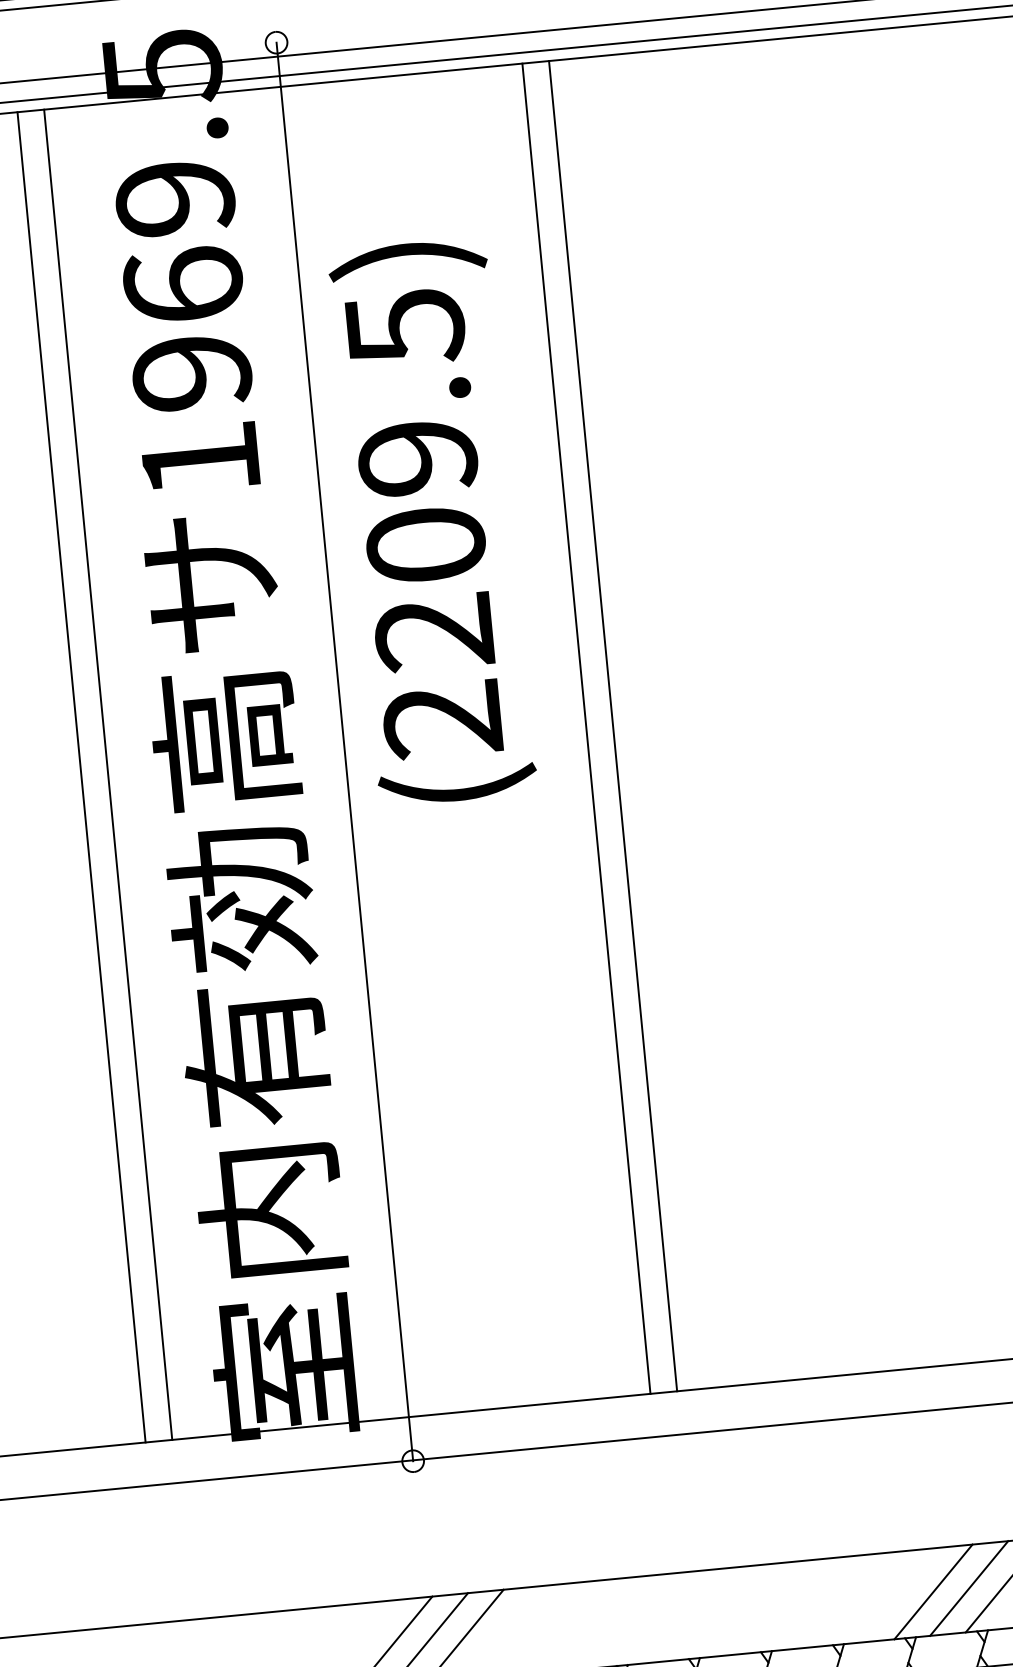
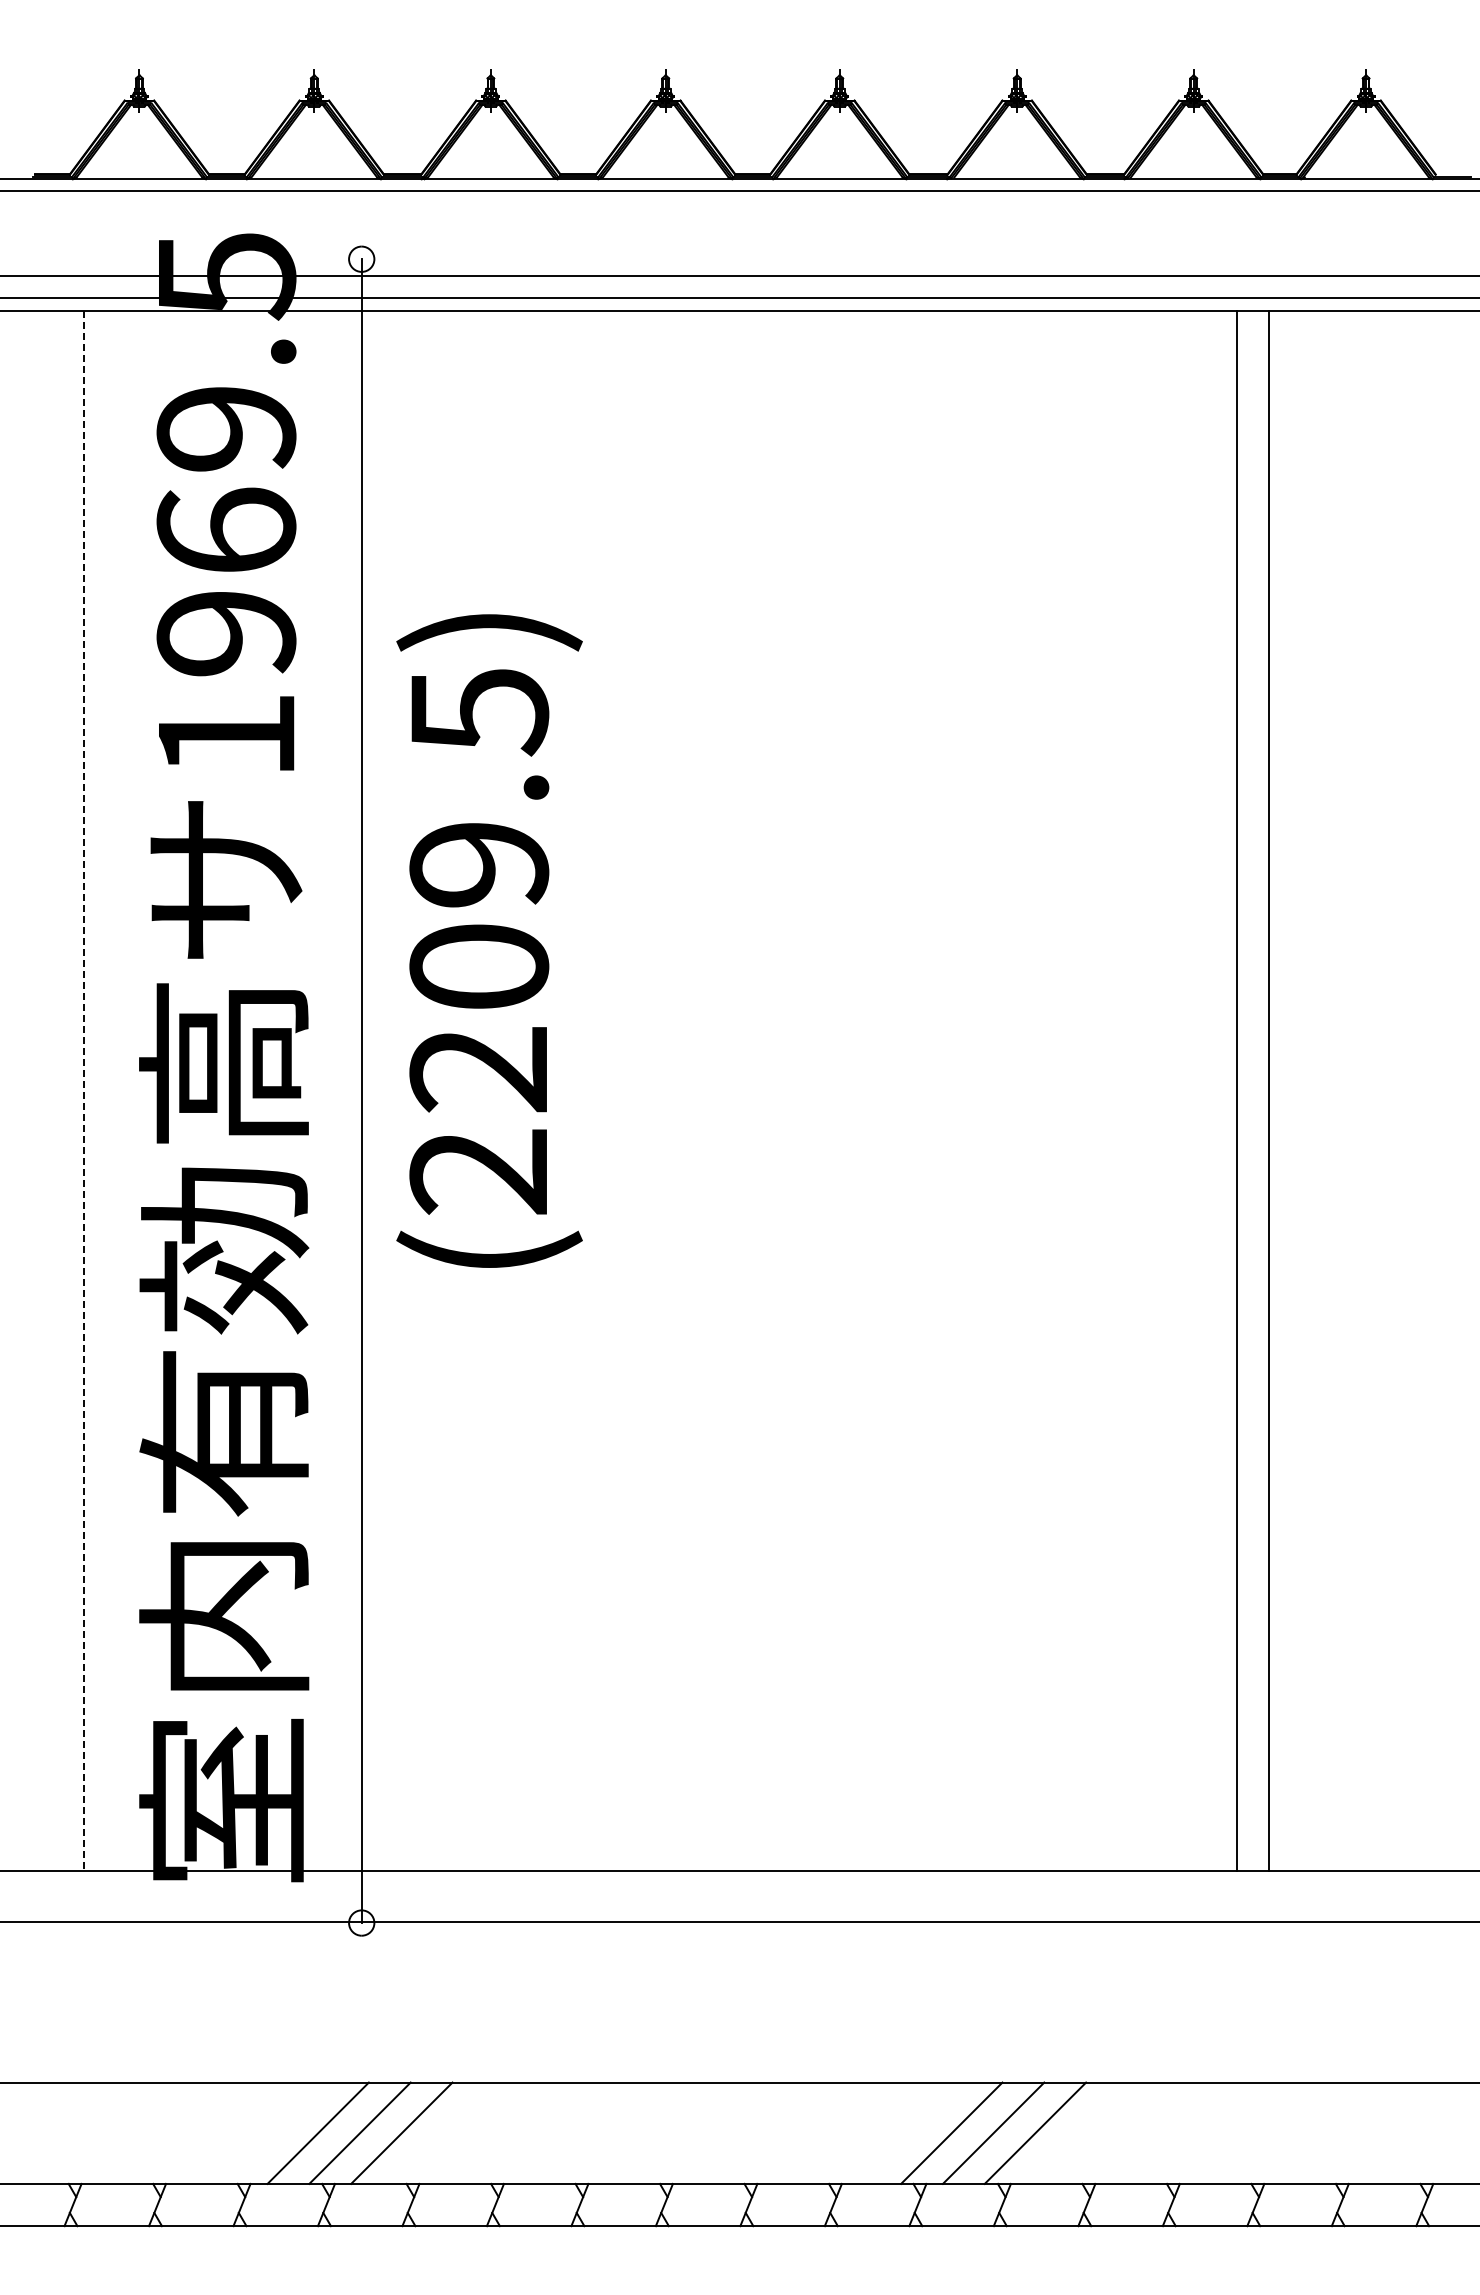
text: (432, 521) -> (489, 940), moved
line: (613, 726) -> (676, 1091), removed
line: (586, 728) -> (645, 1091), removed
line: (108, 775) -> (84, 1091), solid -> dashed
line: (81, 777) -> (52, 1091), removed

